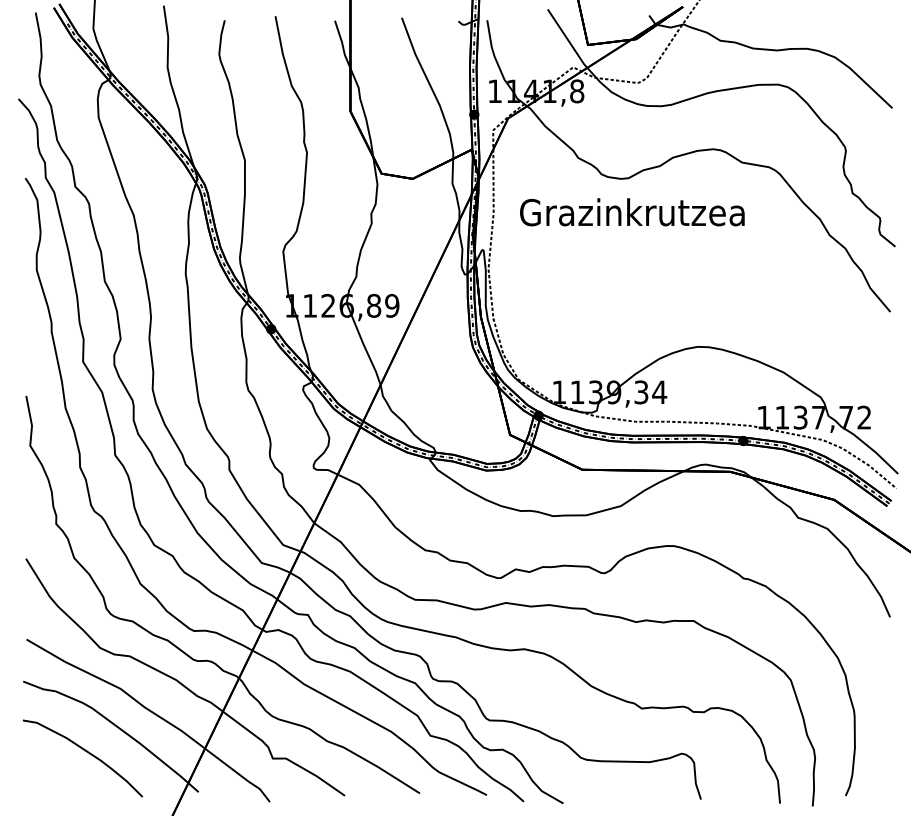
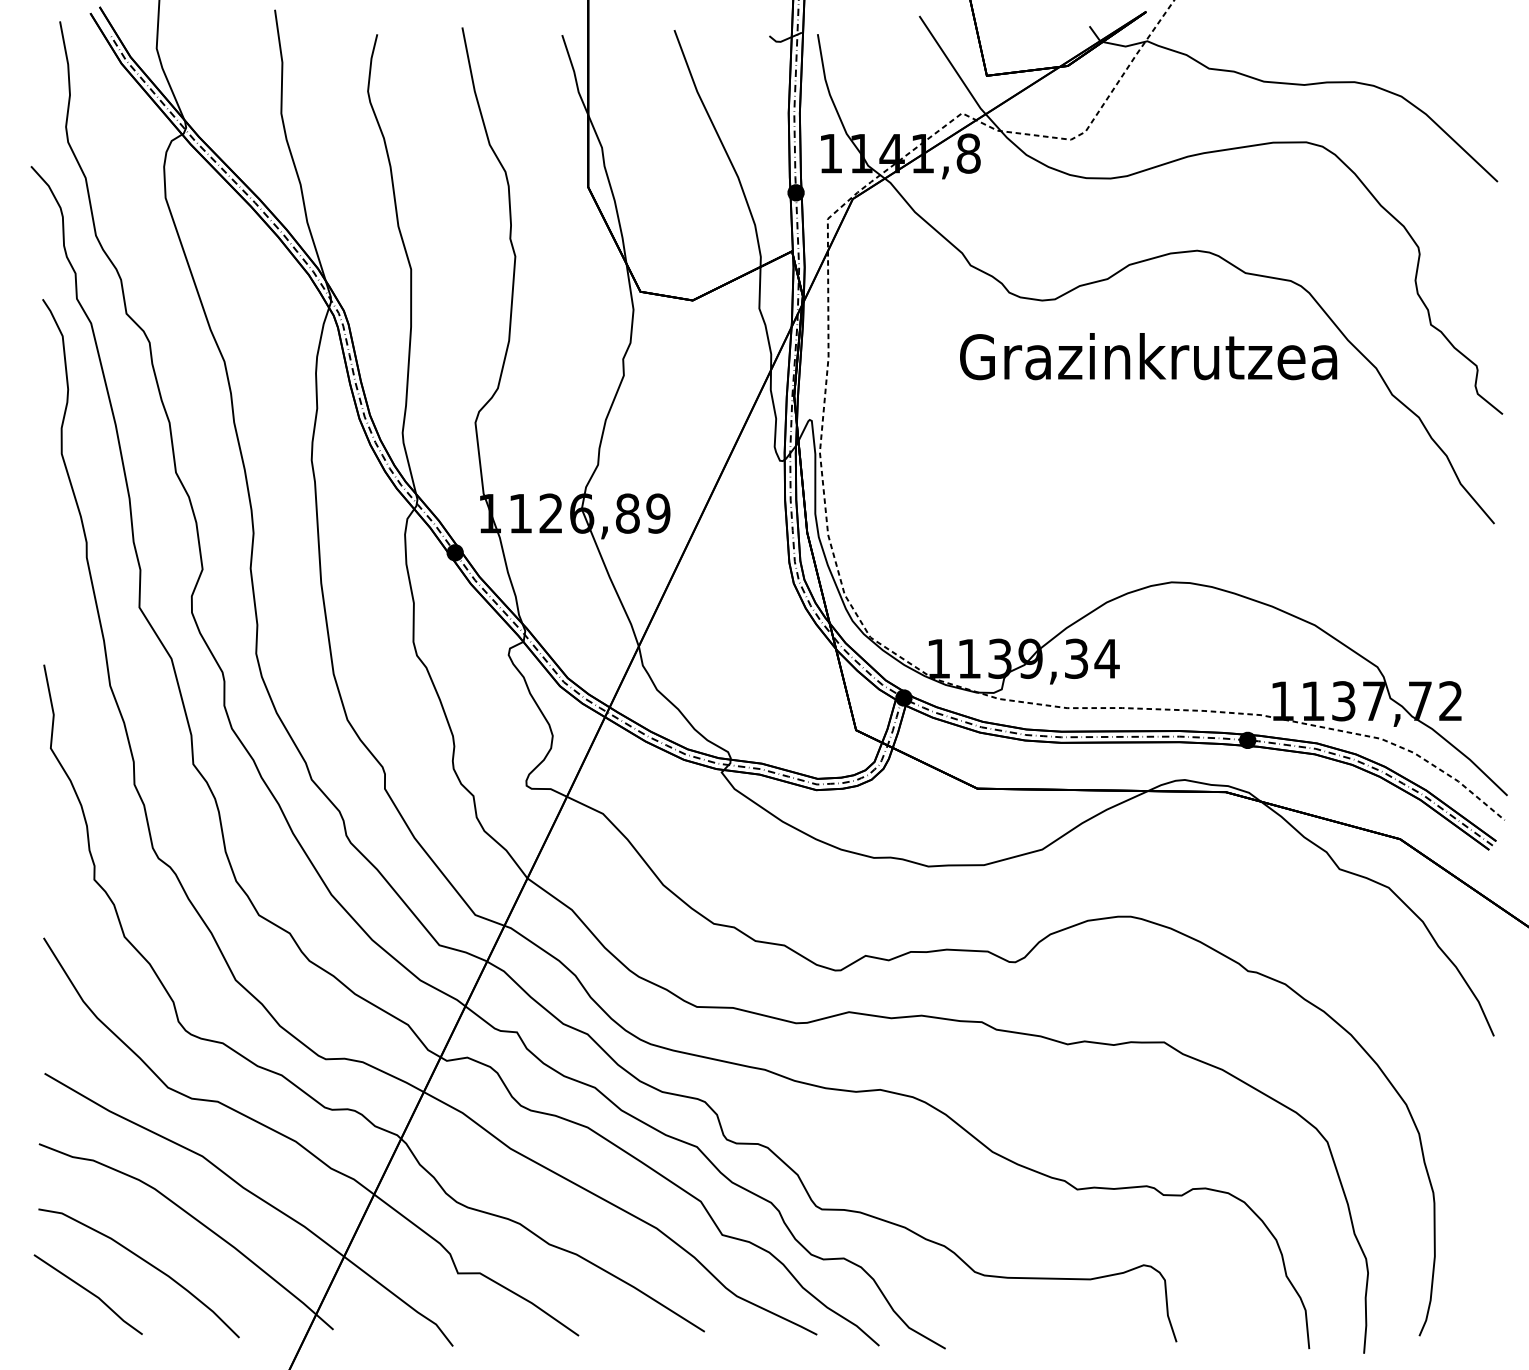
text: (632, 212) -> (1148, 356), moved
line: (52, 770) -> (88, 1293), added

